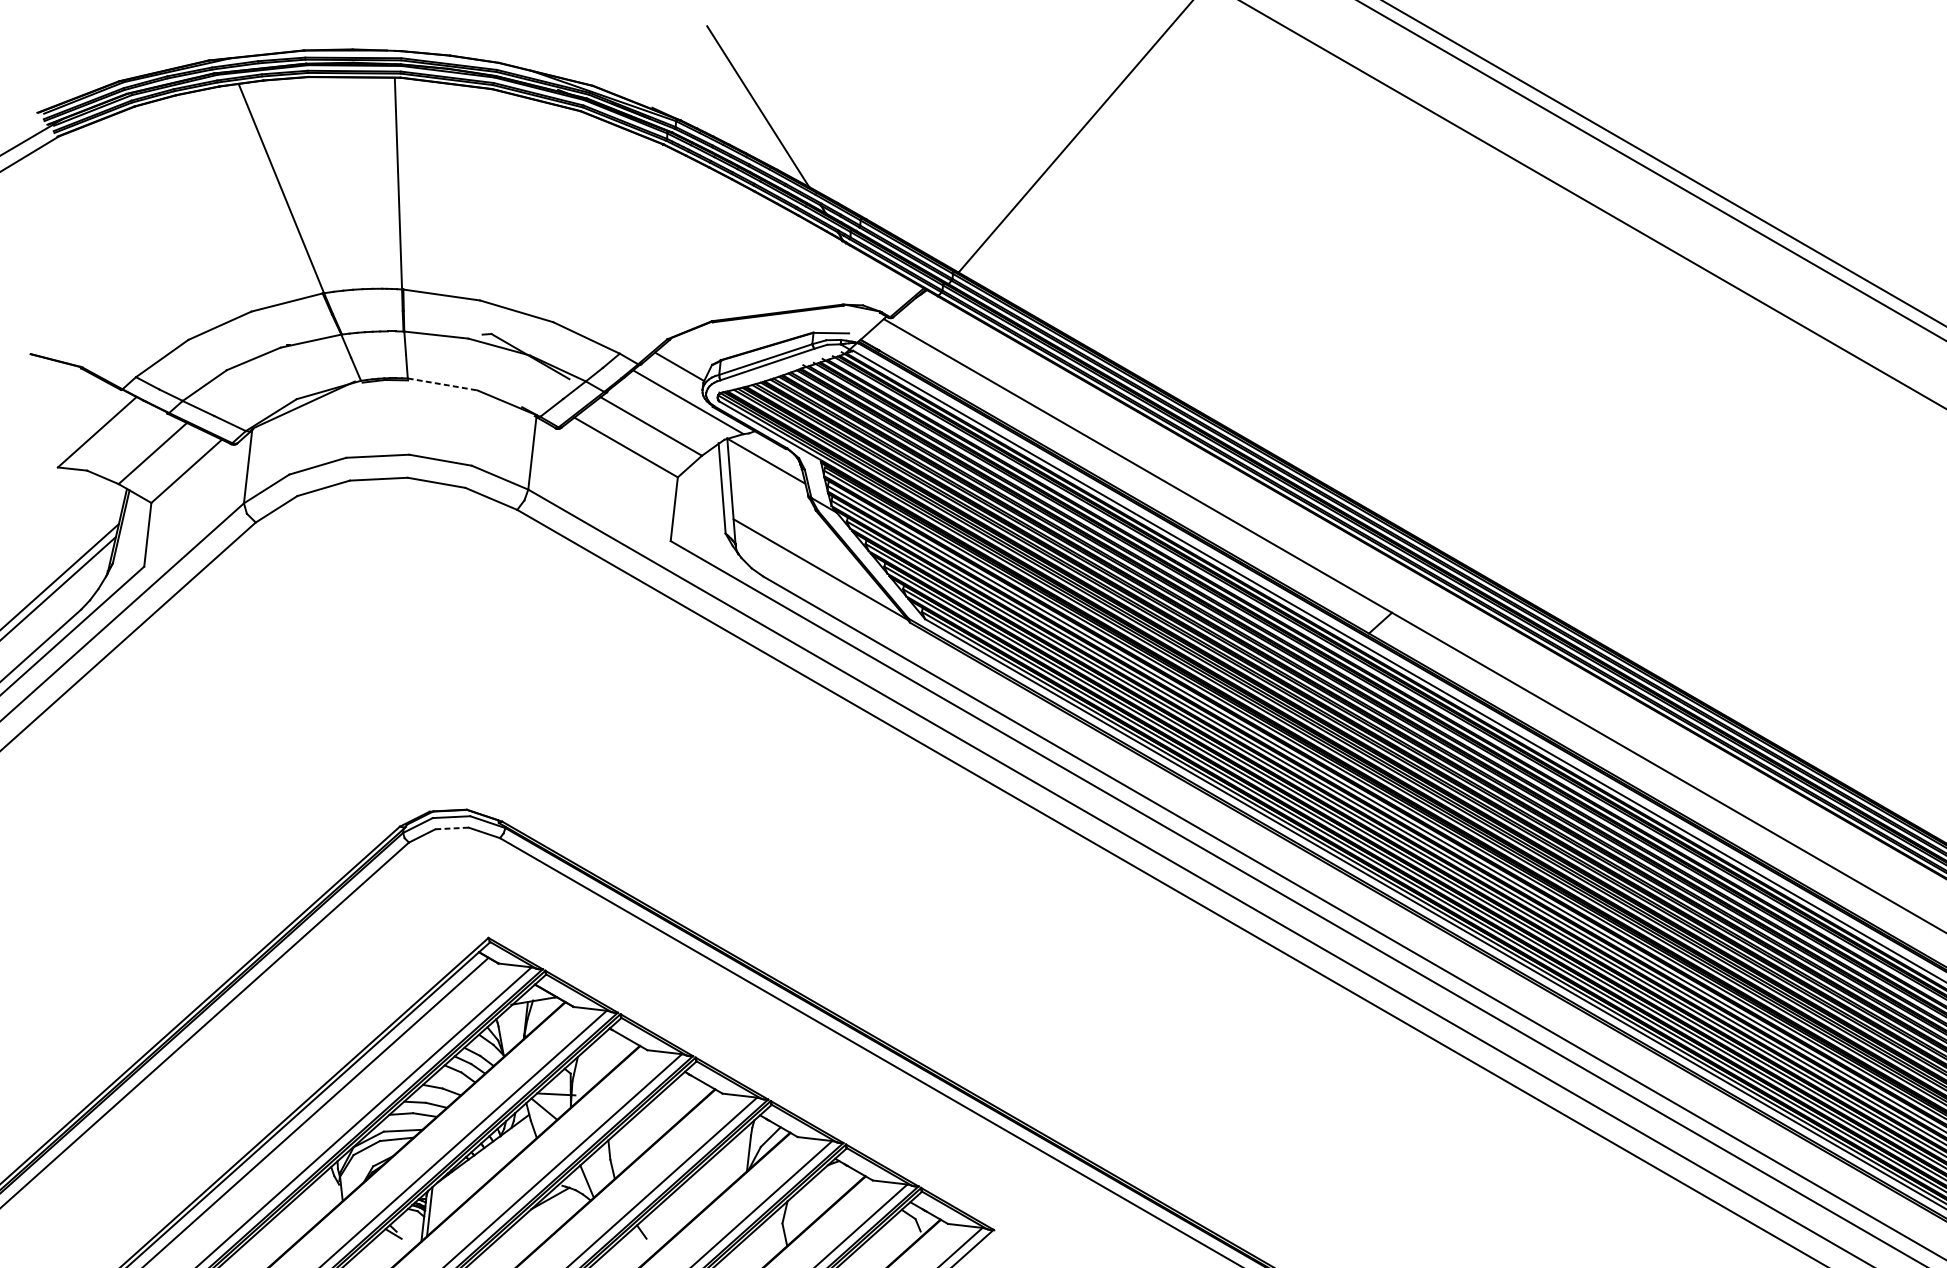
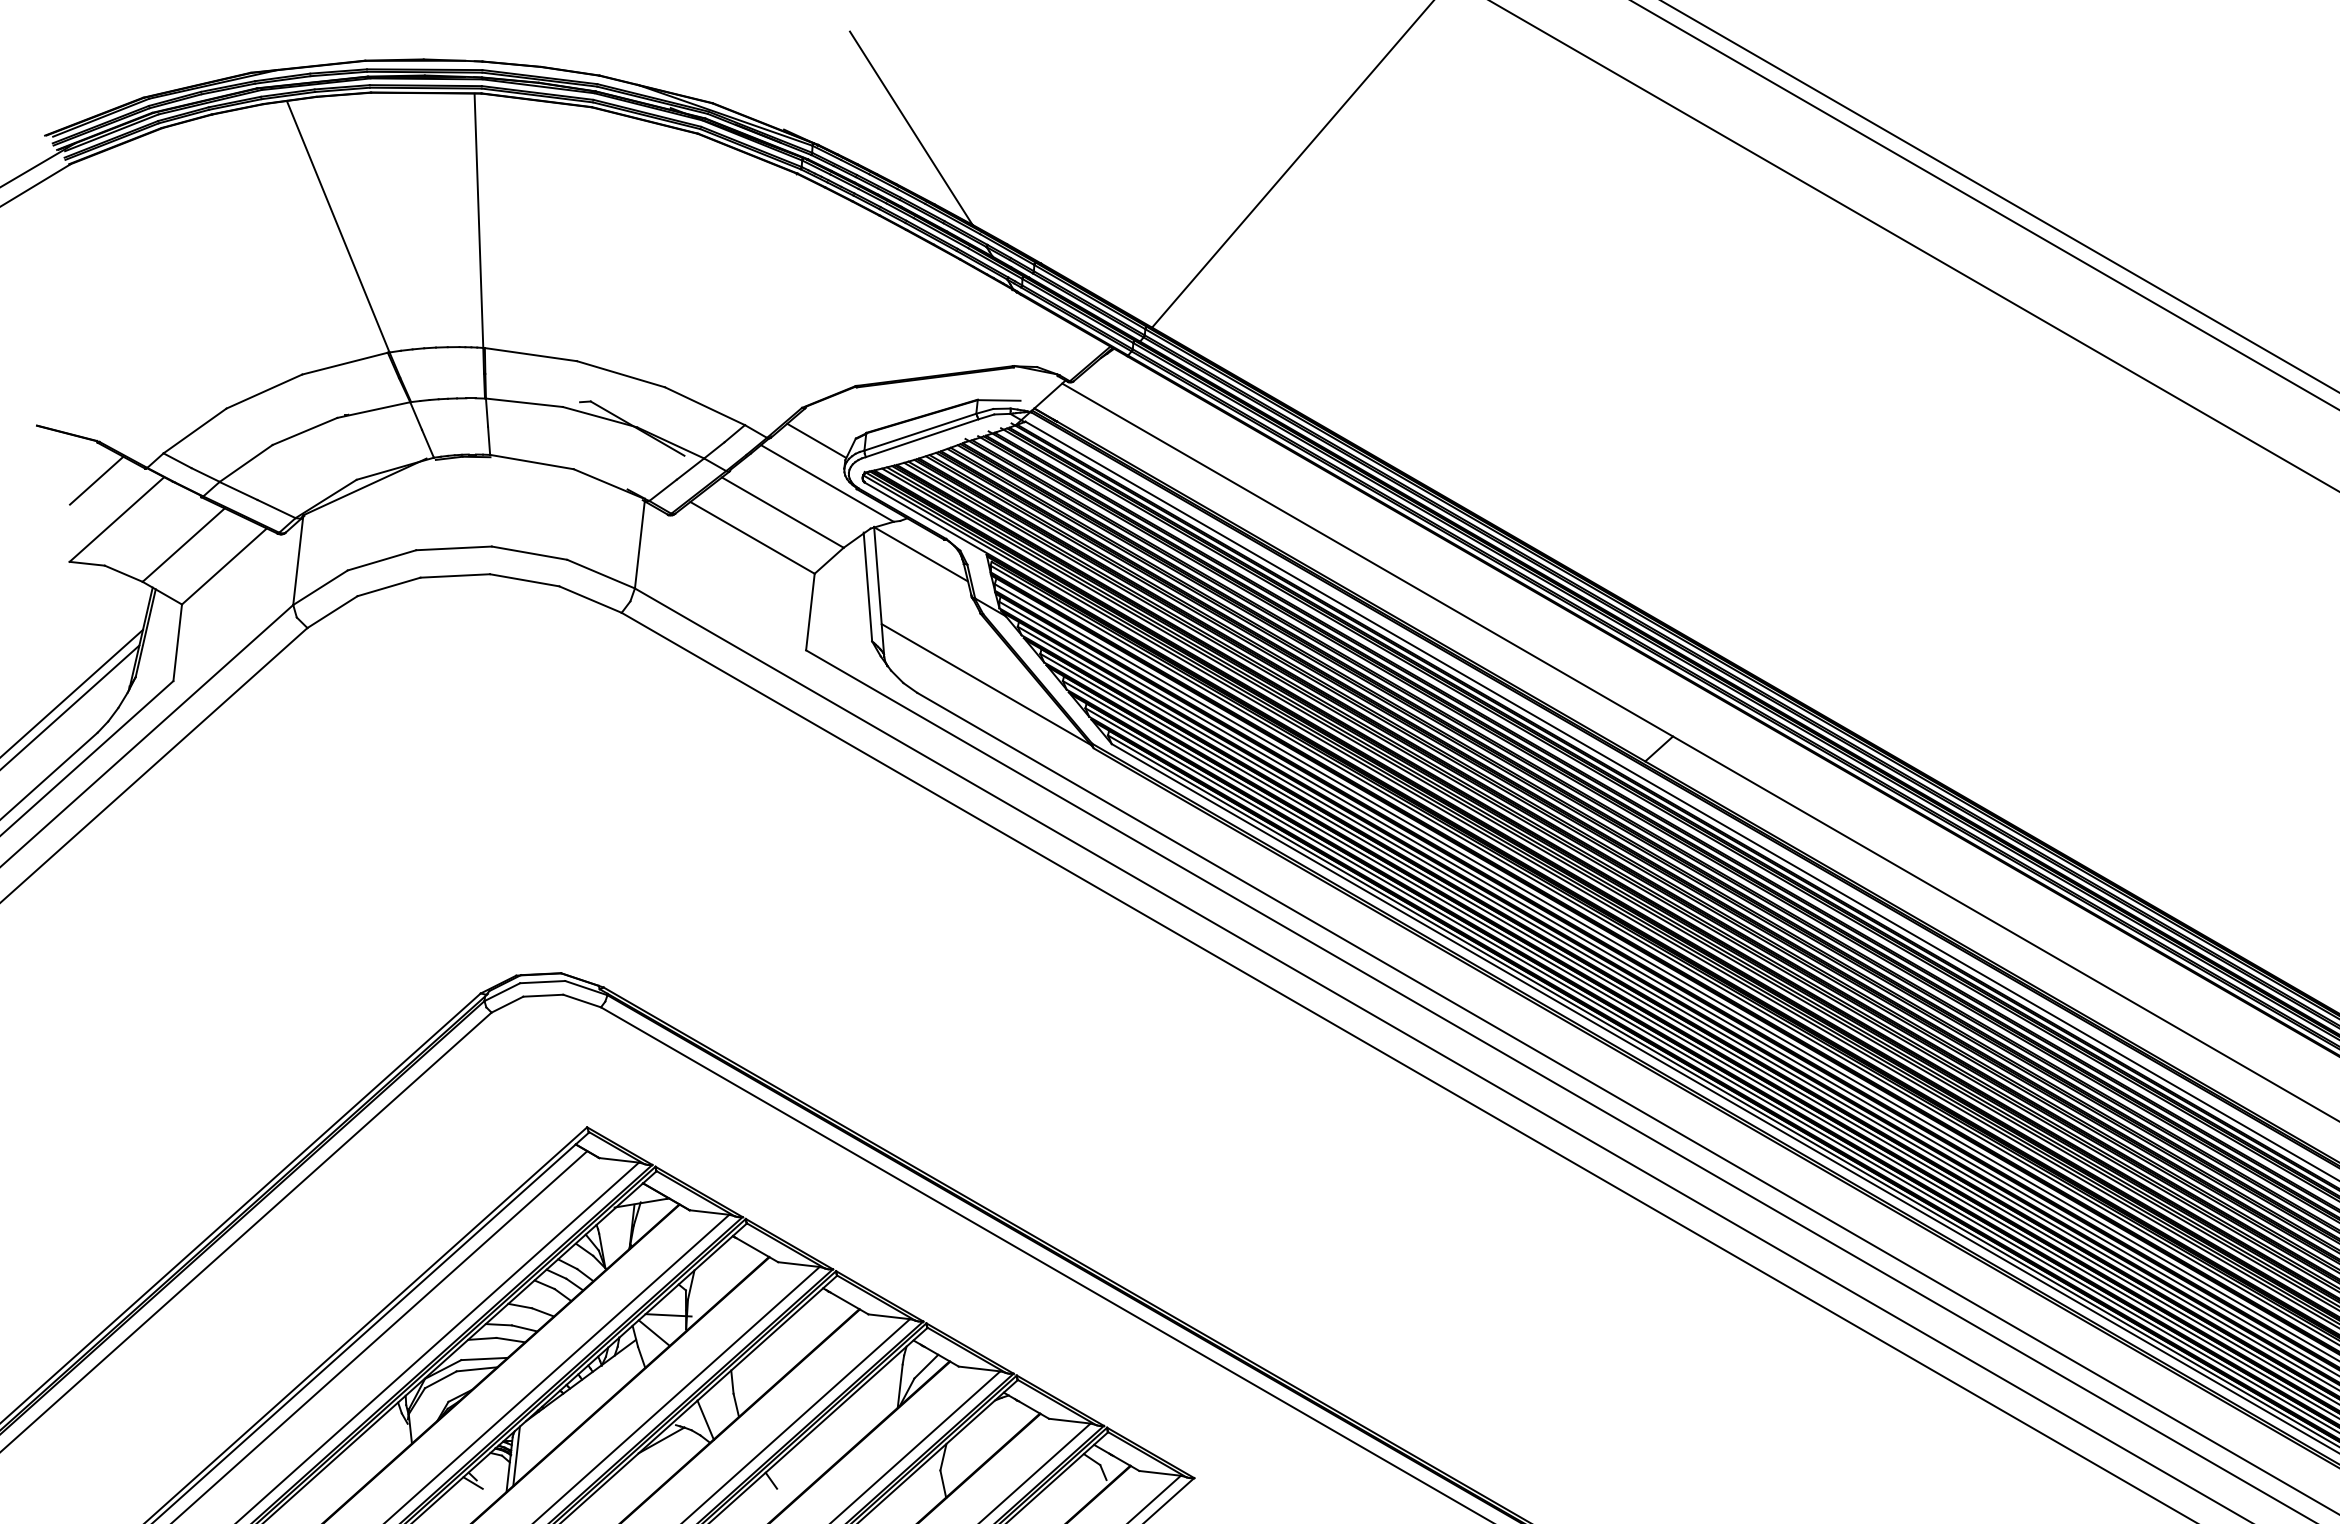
line: (443, 384) -> (532, 462), dashed -> solid
line: (80, 399) -> (96, 480), added
line: (452, 828) -> (543, 995), dashed -> solid

